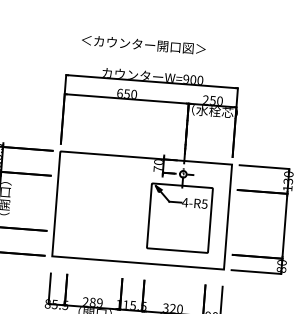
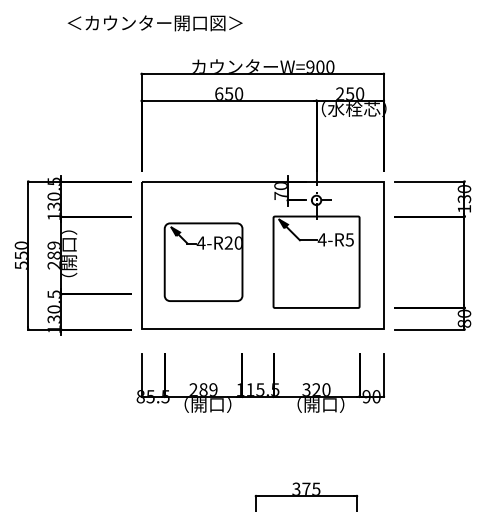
text: (143, 44) -> (154, 23), moved
part: (99, 211) -> (203, 261), added

